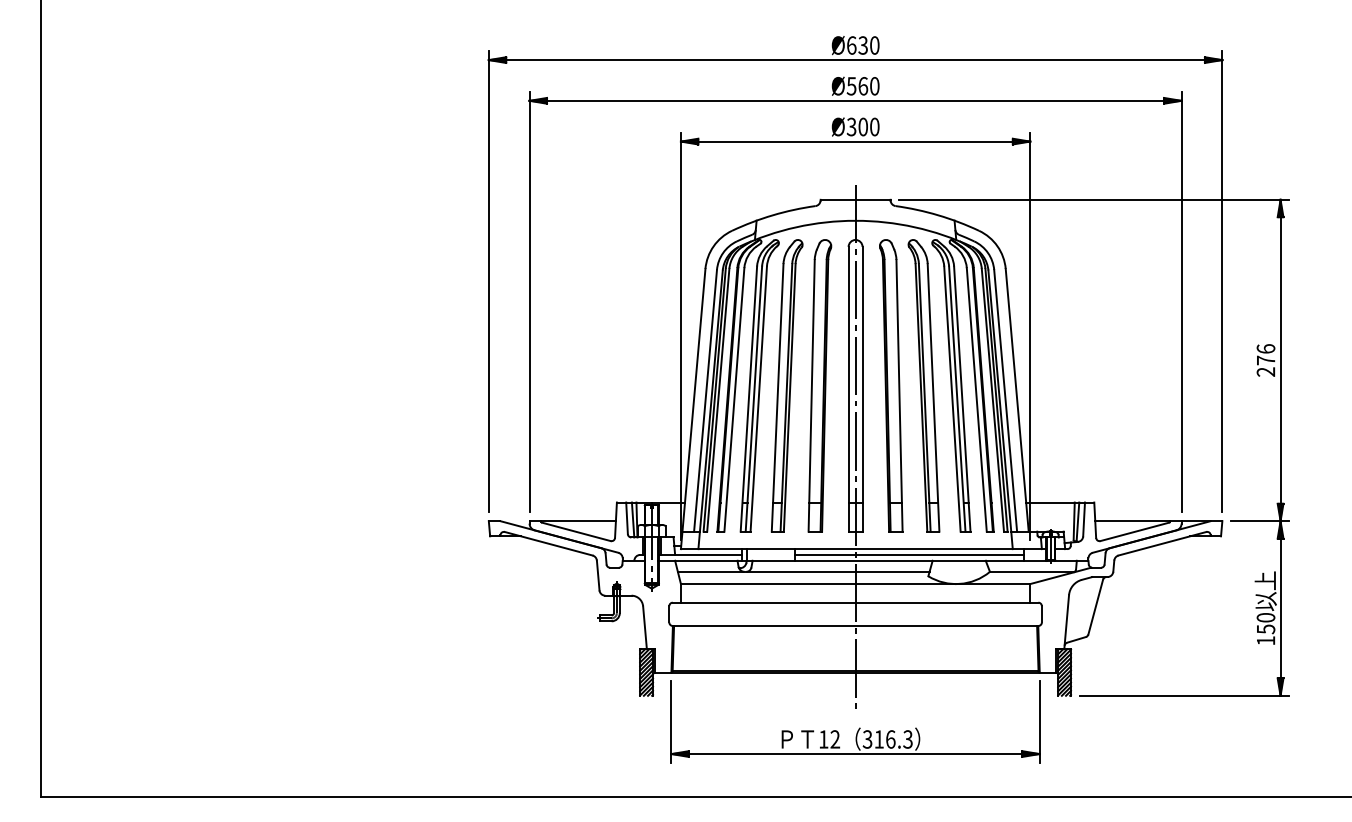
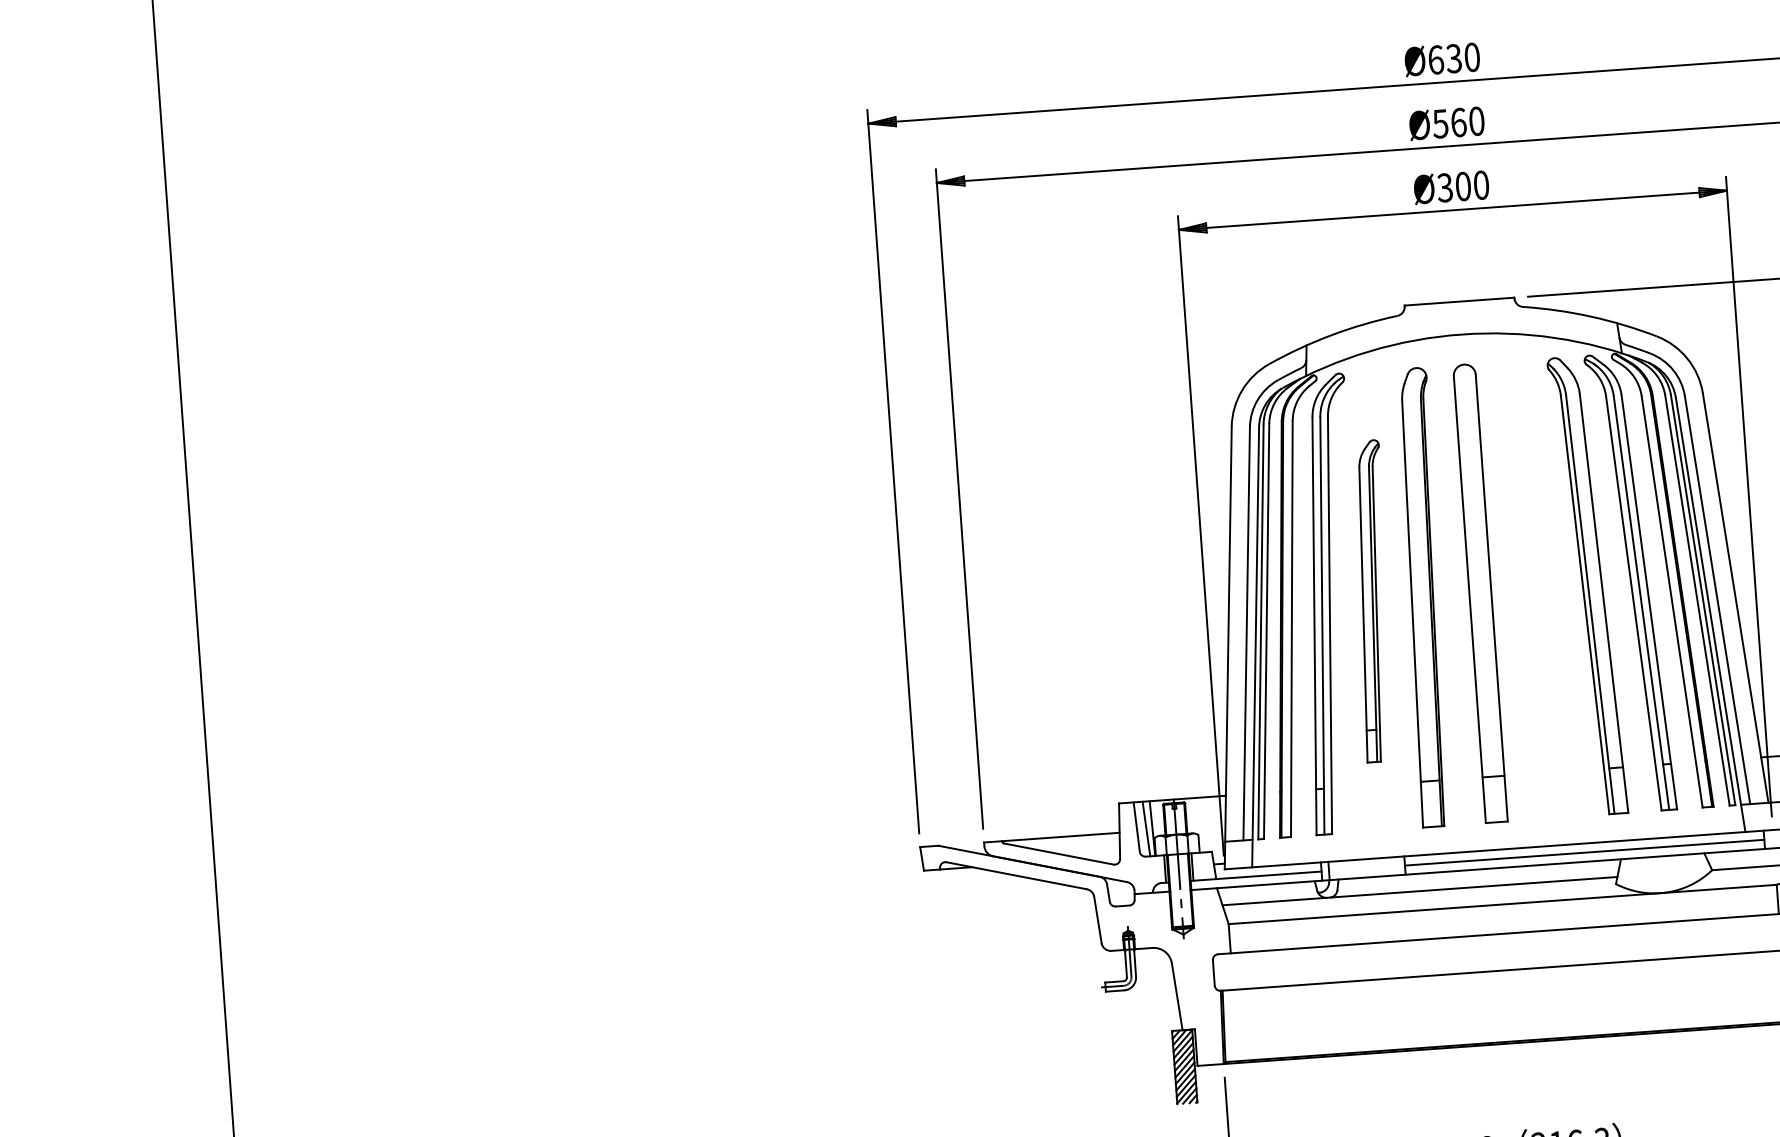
part: (786, 385) -> (1371, 600), size x0.7
part: (891, 385) -> (1536, 588), removed
line: (855, 447) -> (1487, 690), removed

